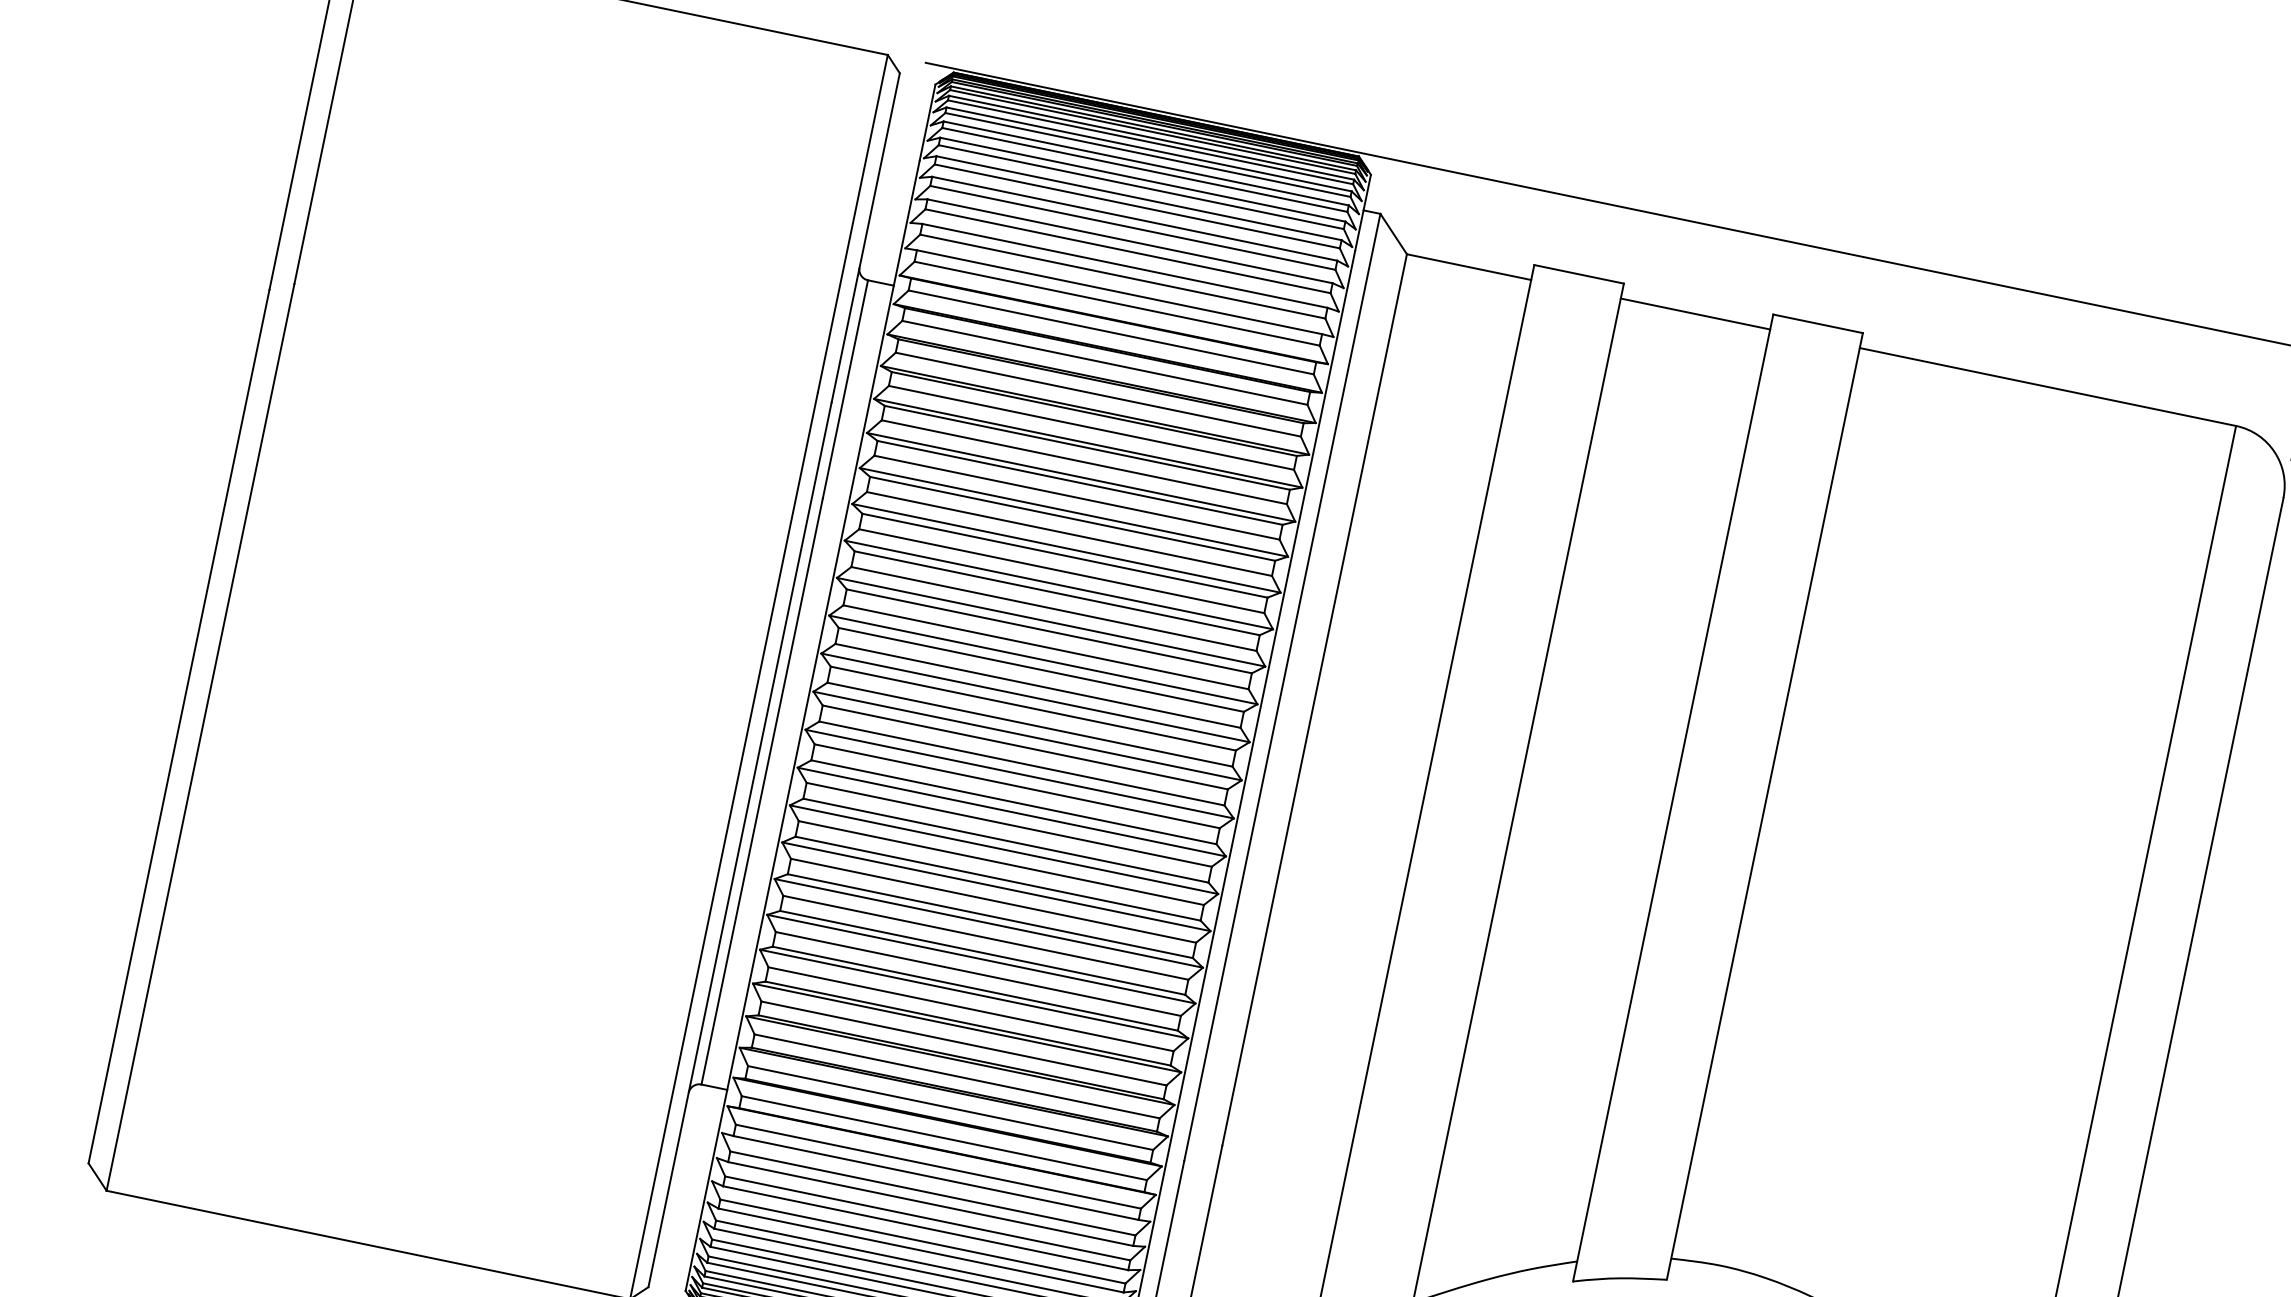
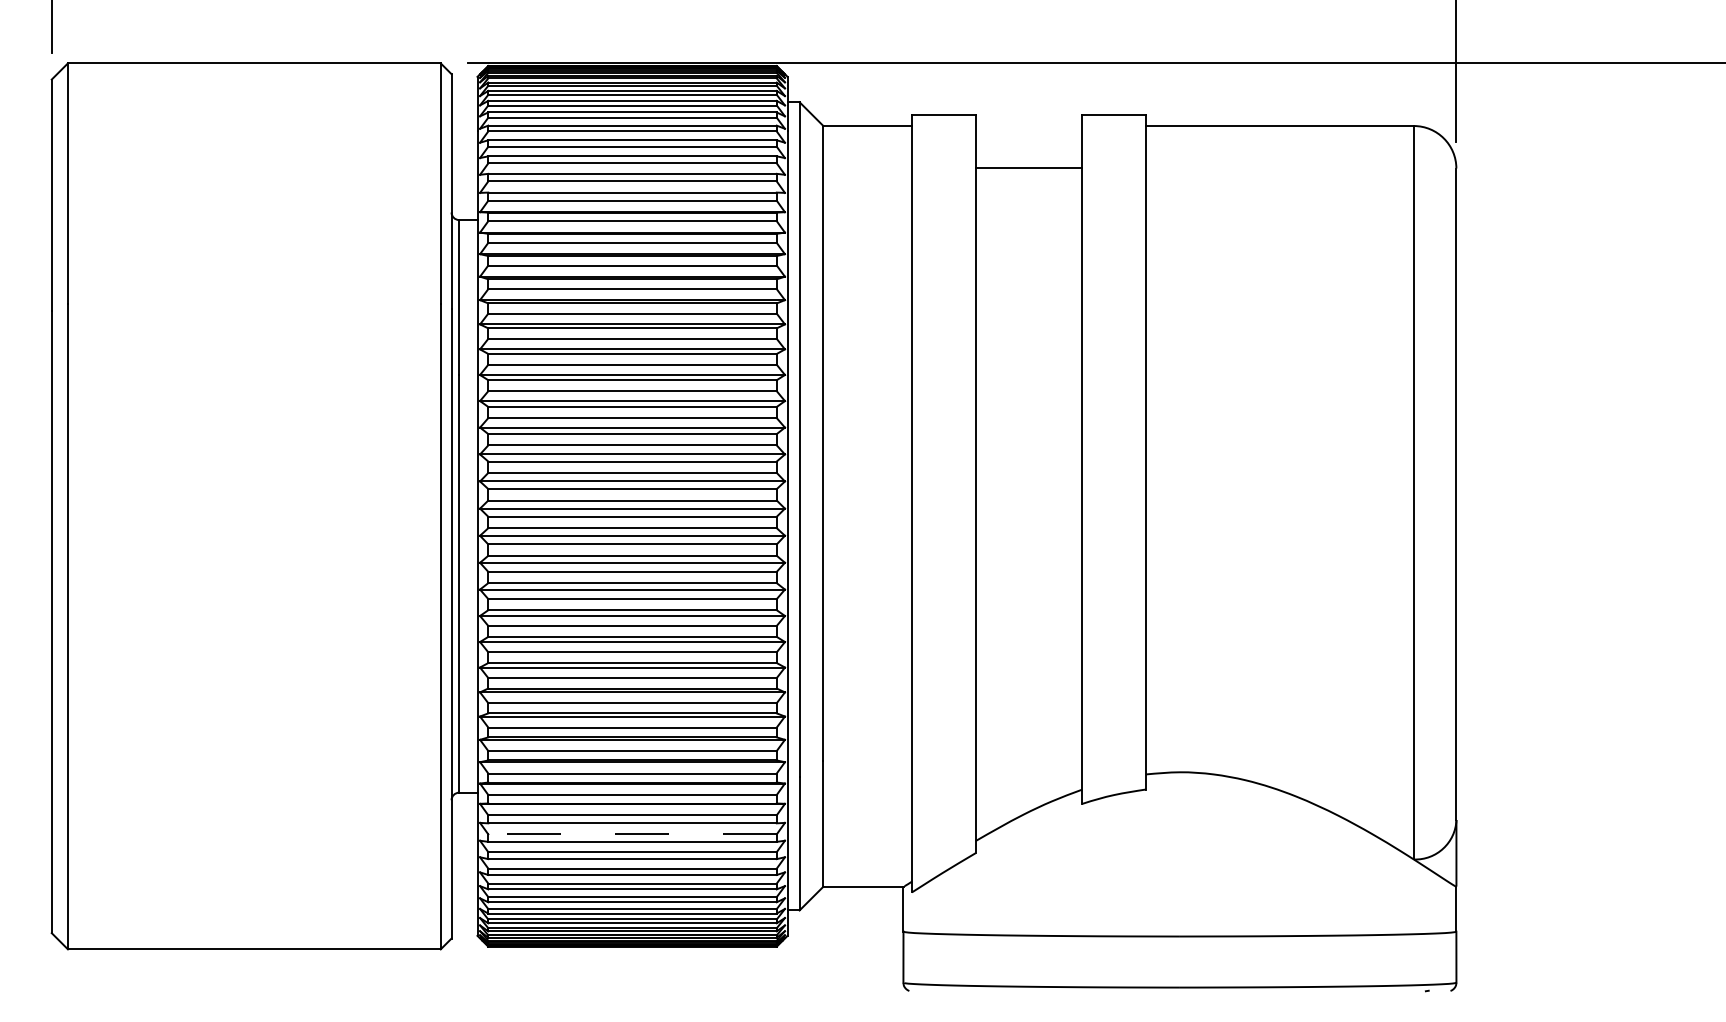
line: (1694, 314) -> (1028, 168), moved
line: (932, 1193) -> (632, 834), solid -> dashed

